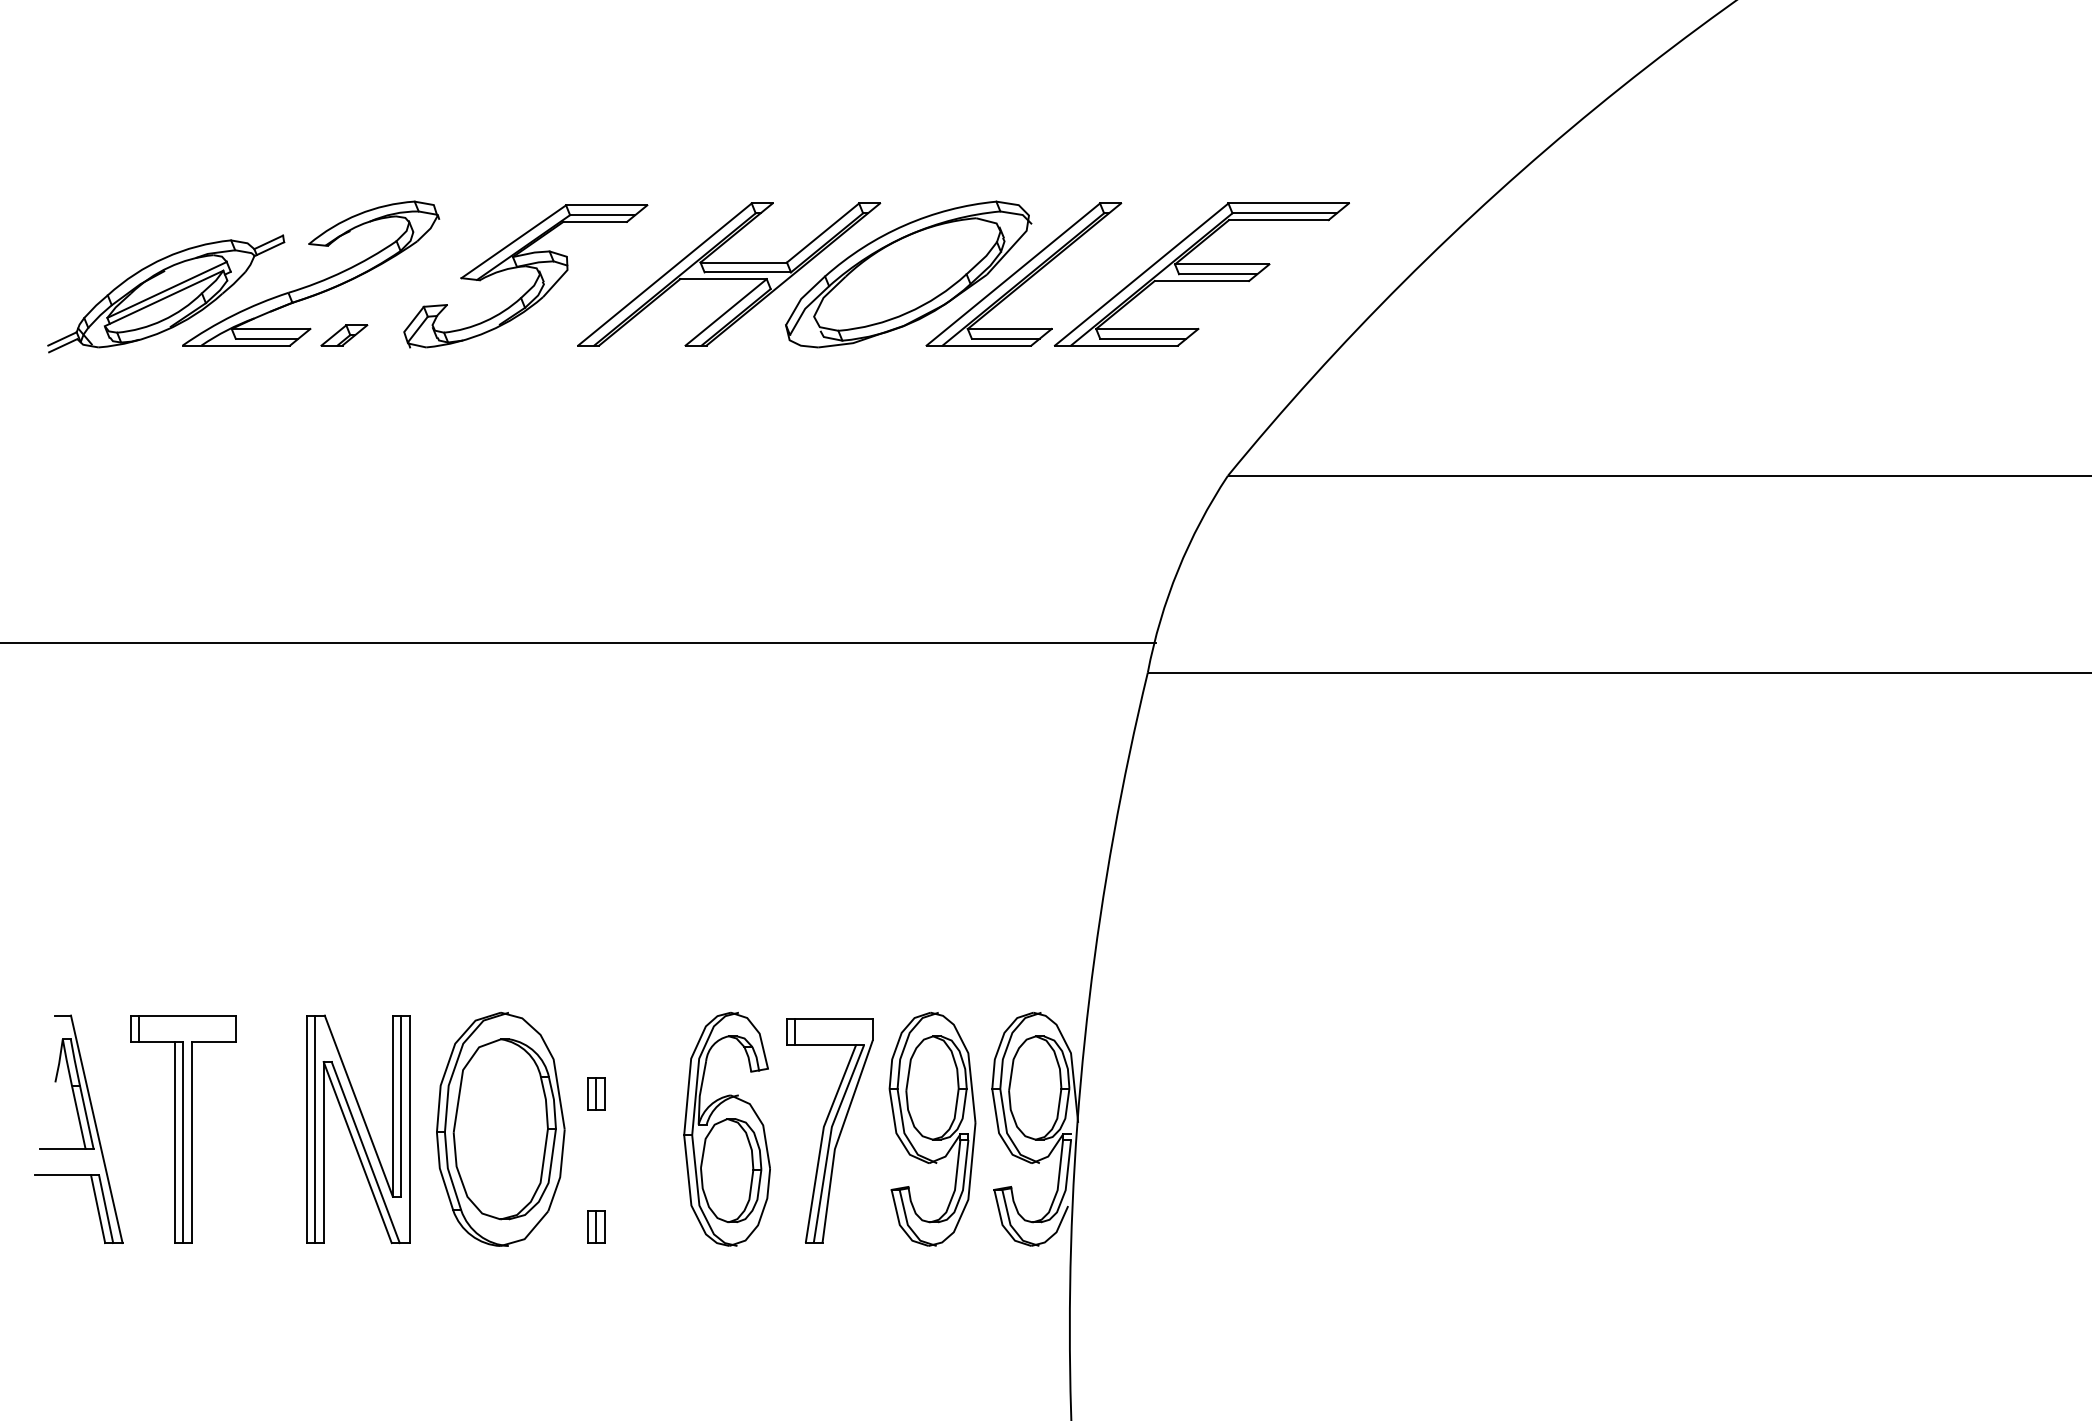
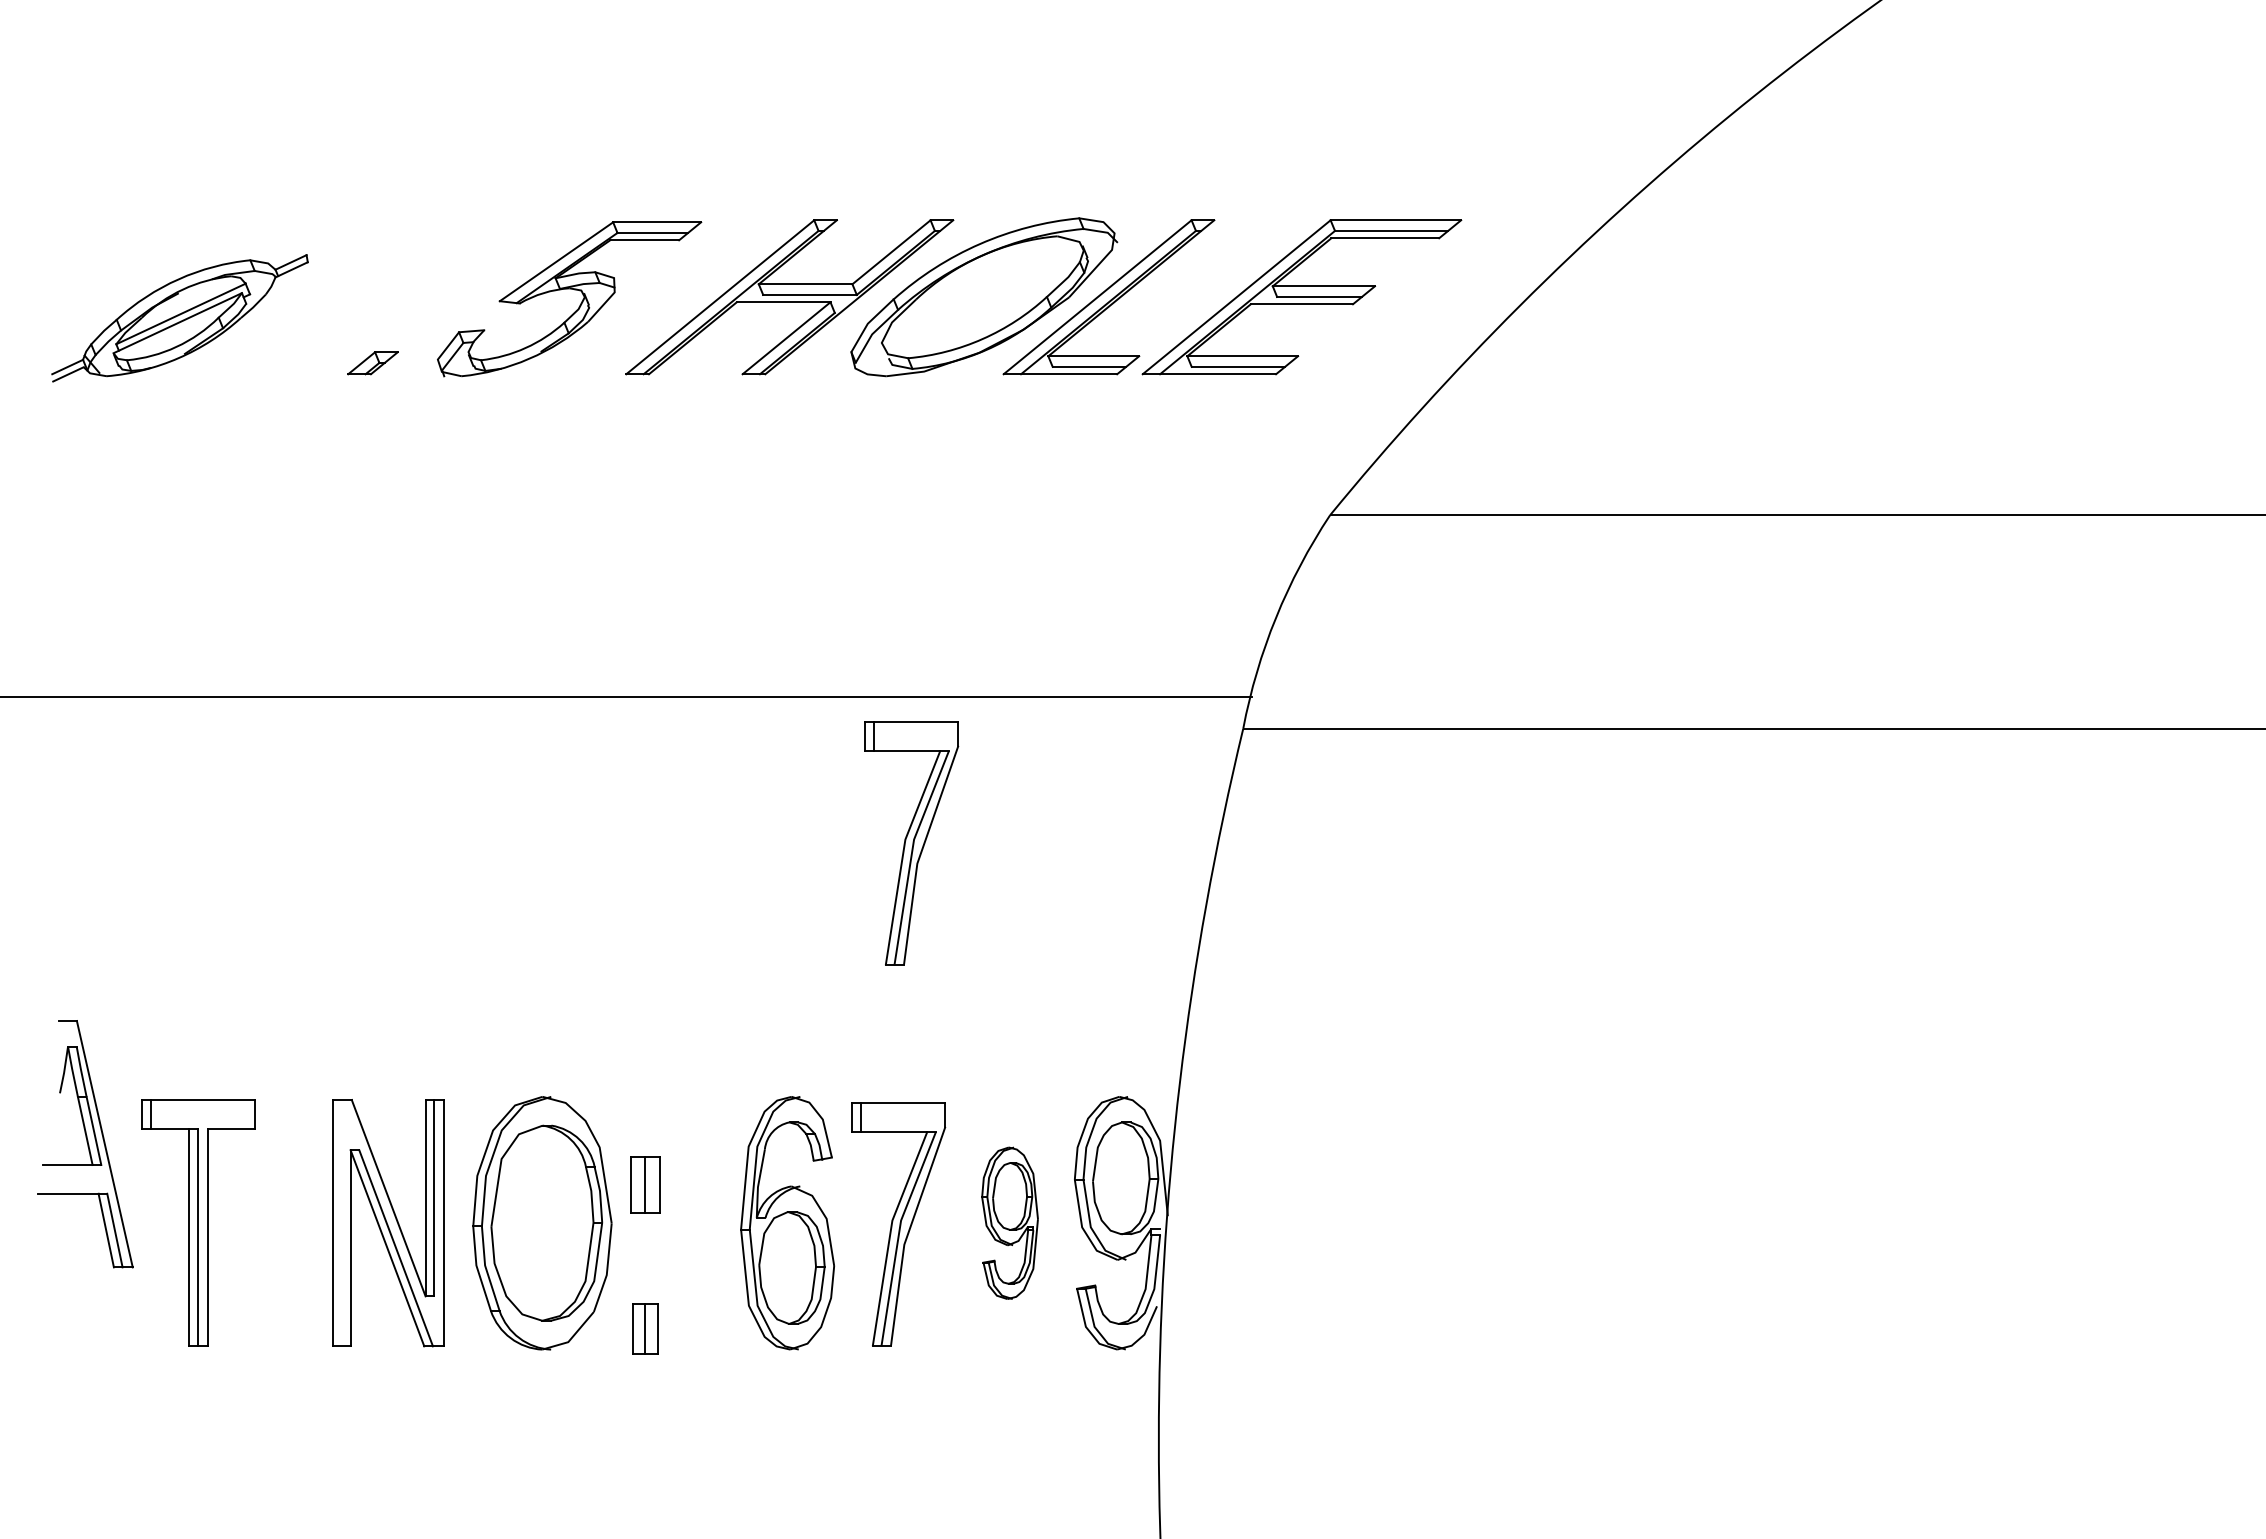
part: (313, 283) -> (339, 306), removed
part: (841, 778) -> (911, 843), added
part: (595, 1093) -> (645, 1184), size x1.6
part: (78, 1129) -> (85, 1144), moved
line: (315, 1129) -> (341, 1223), removed
part: (931, 1129) -> (1009, 1223), size x0.6
part: (595, 1226) -> (645, 1328), size x1.4

